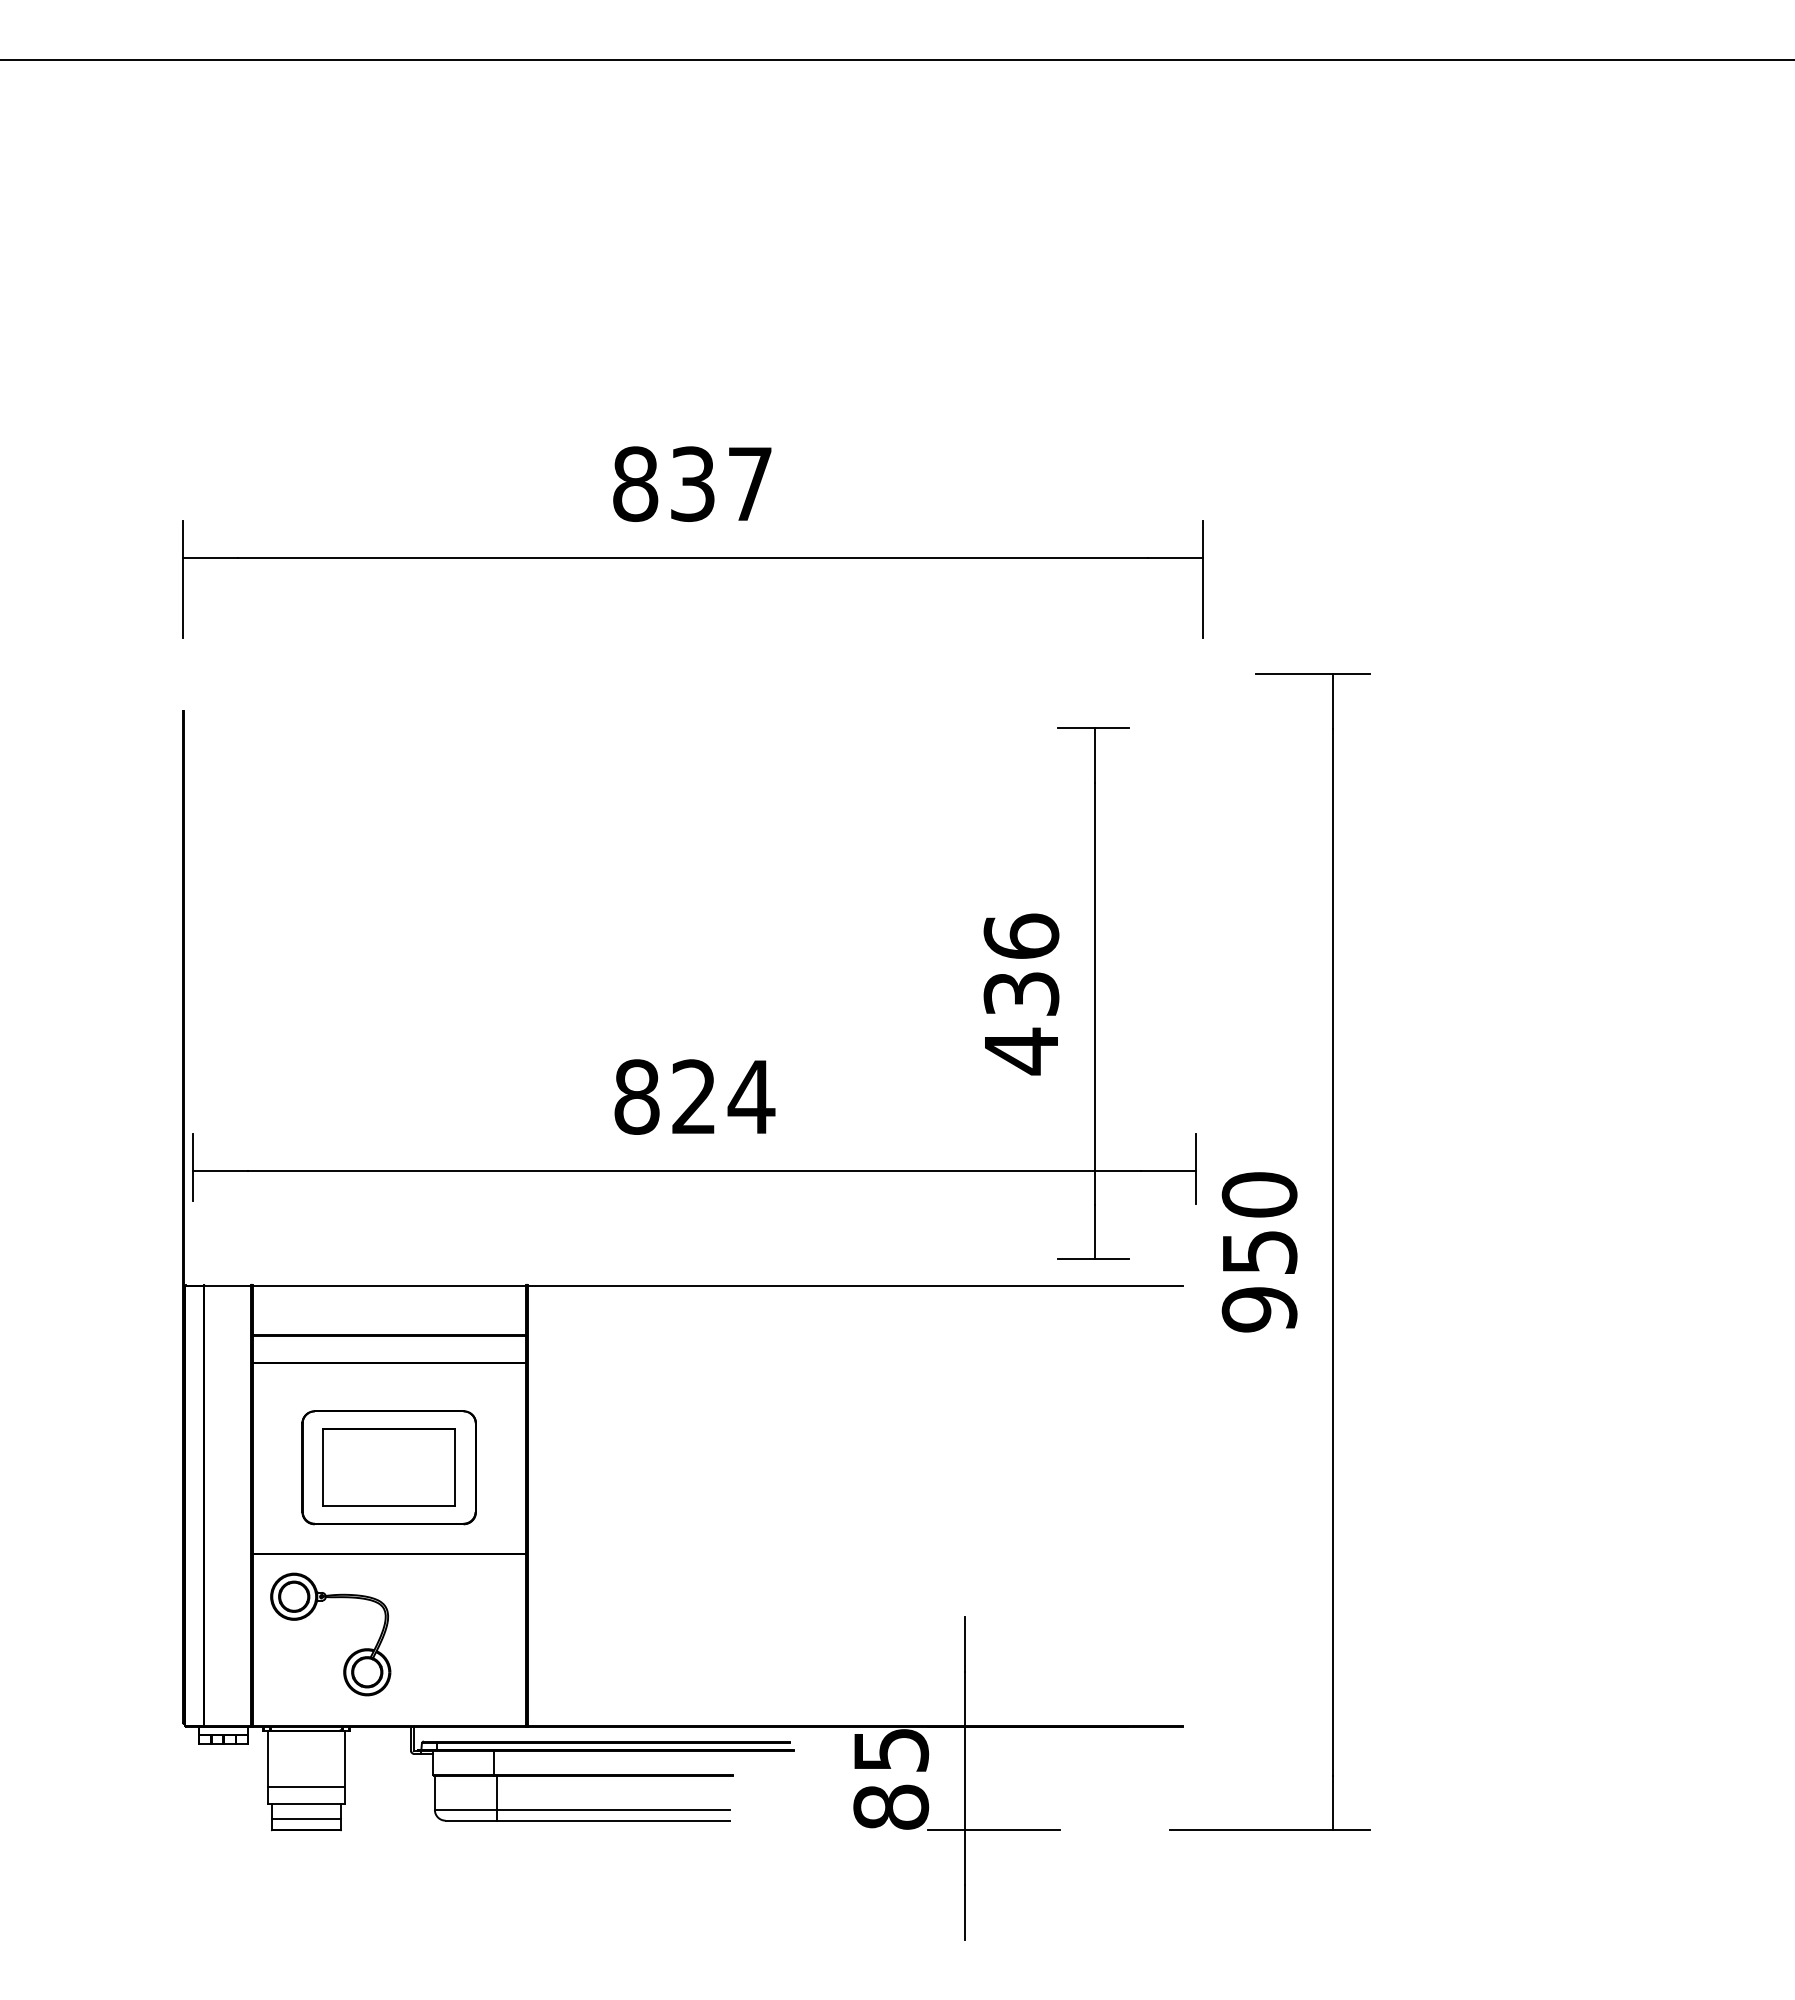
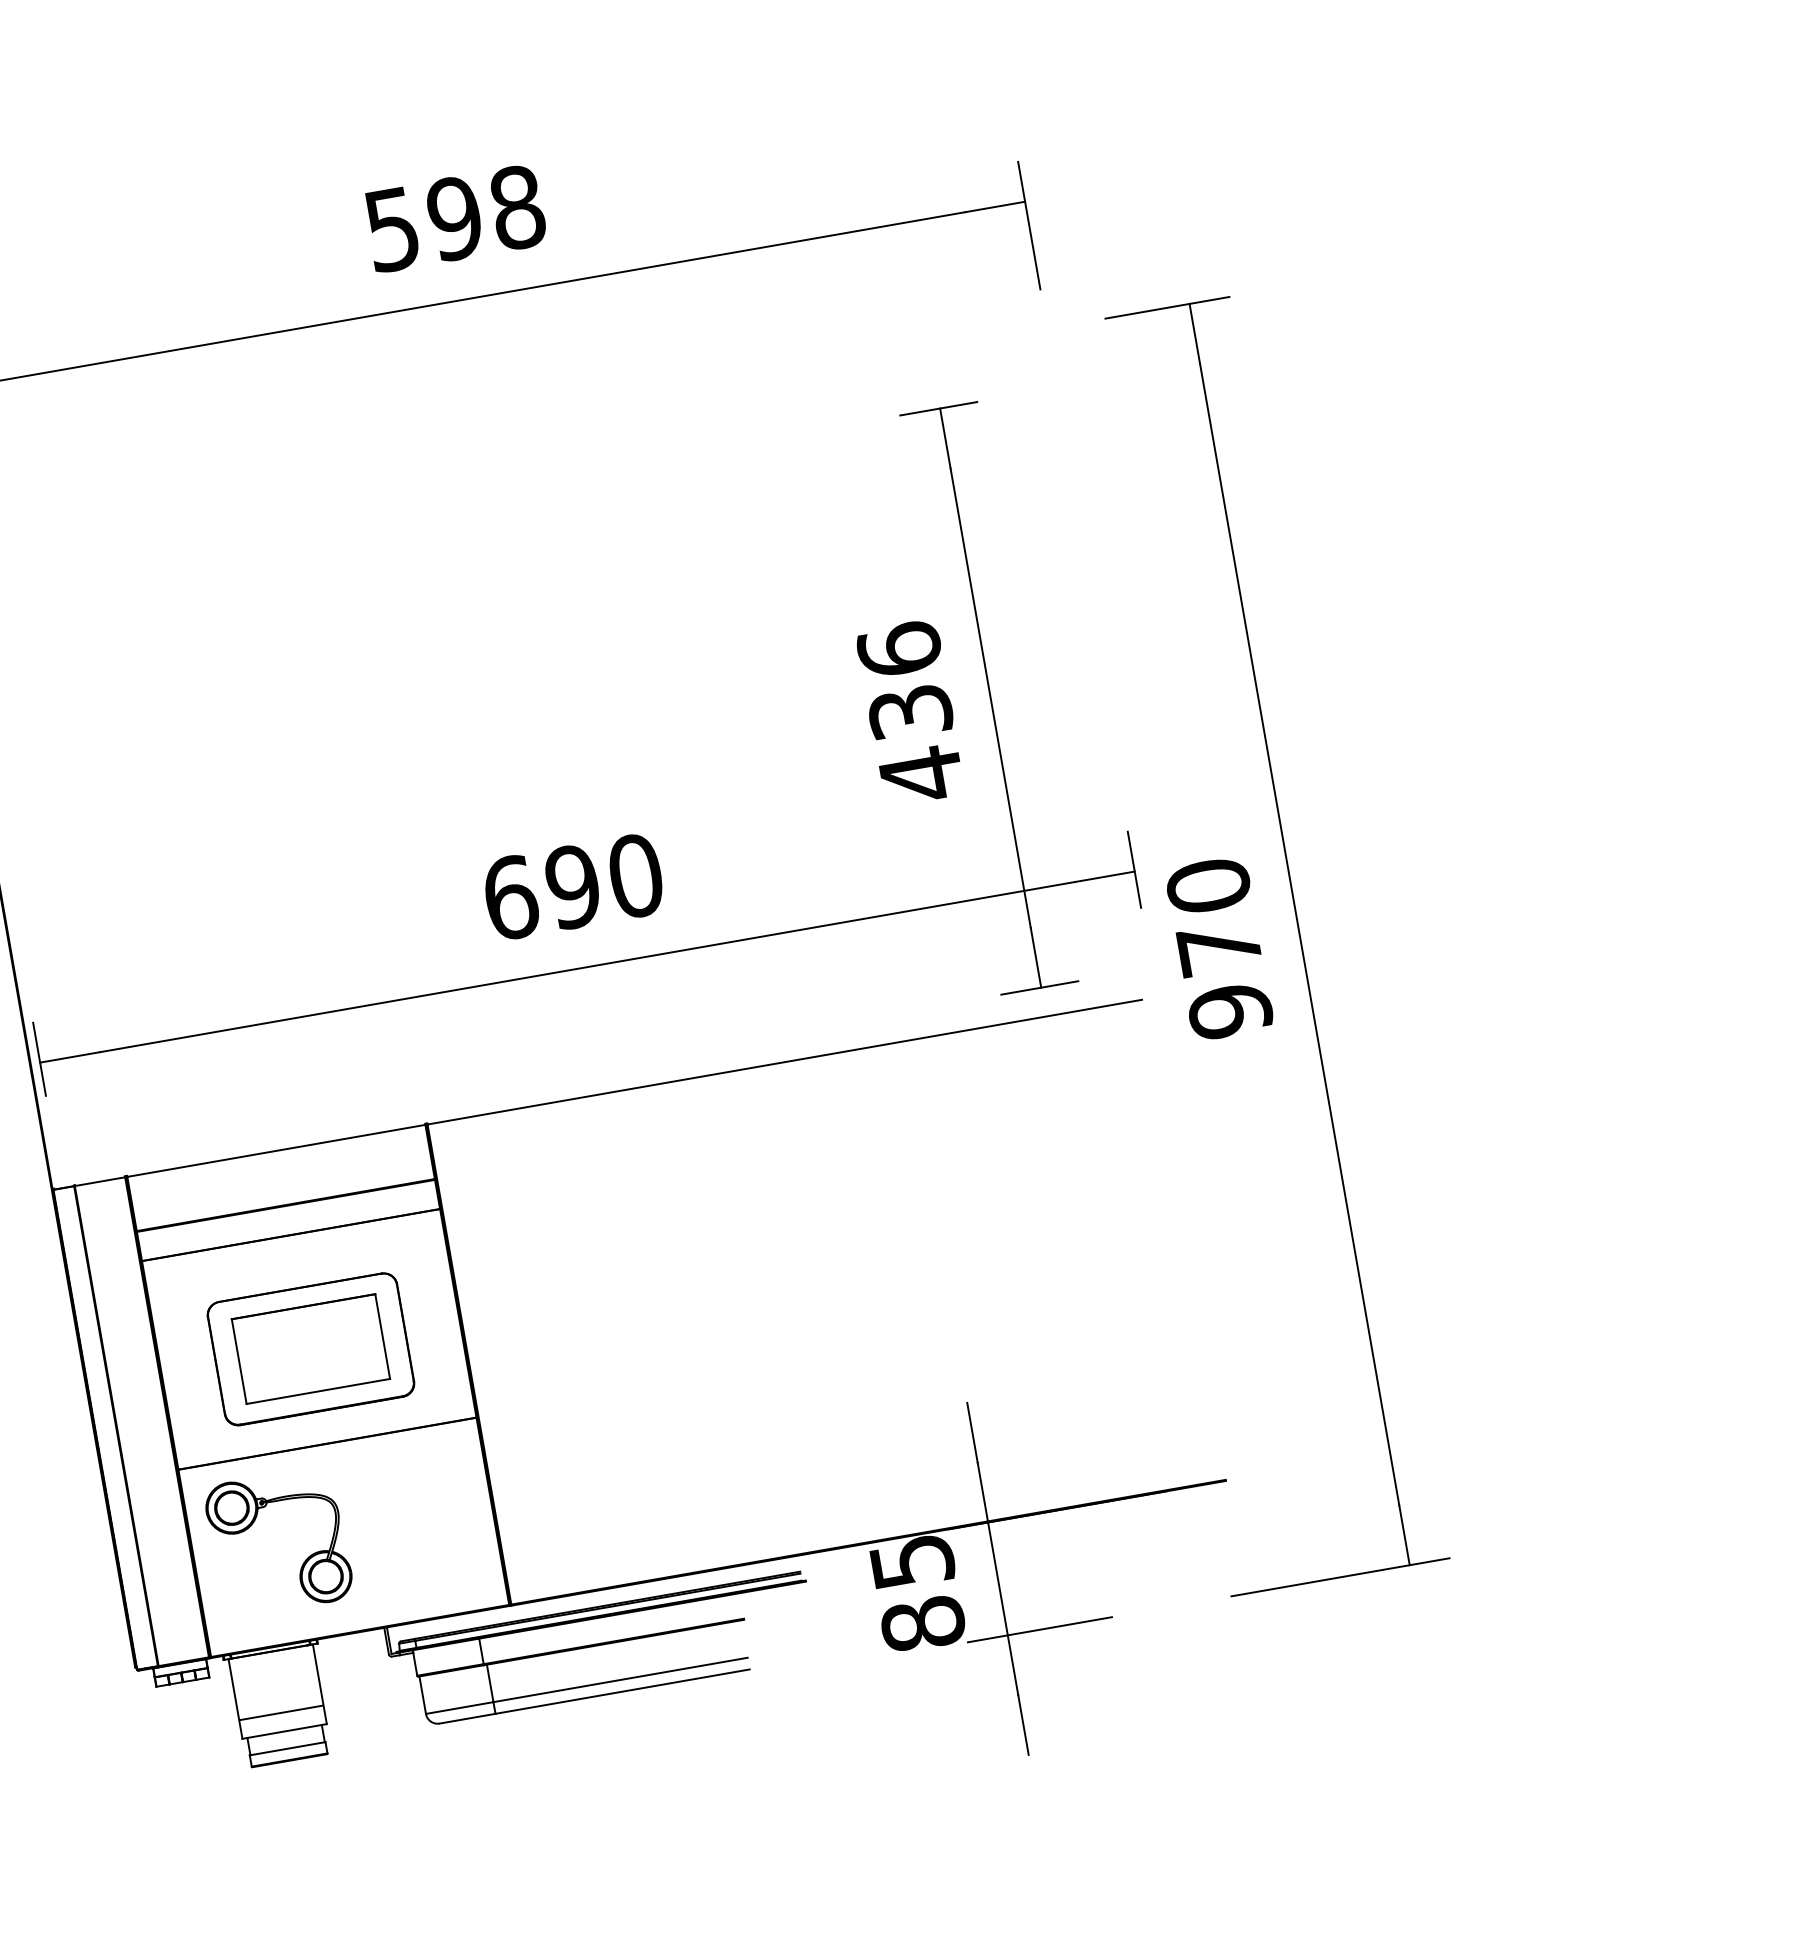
text: (692, 484) -> (454, 219), 837 -> 598
text: (694, 1096) -> (573, 886), 824 -> 690
text: (1260, 1252) -> (1220, 948), 950 -> 970

